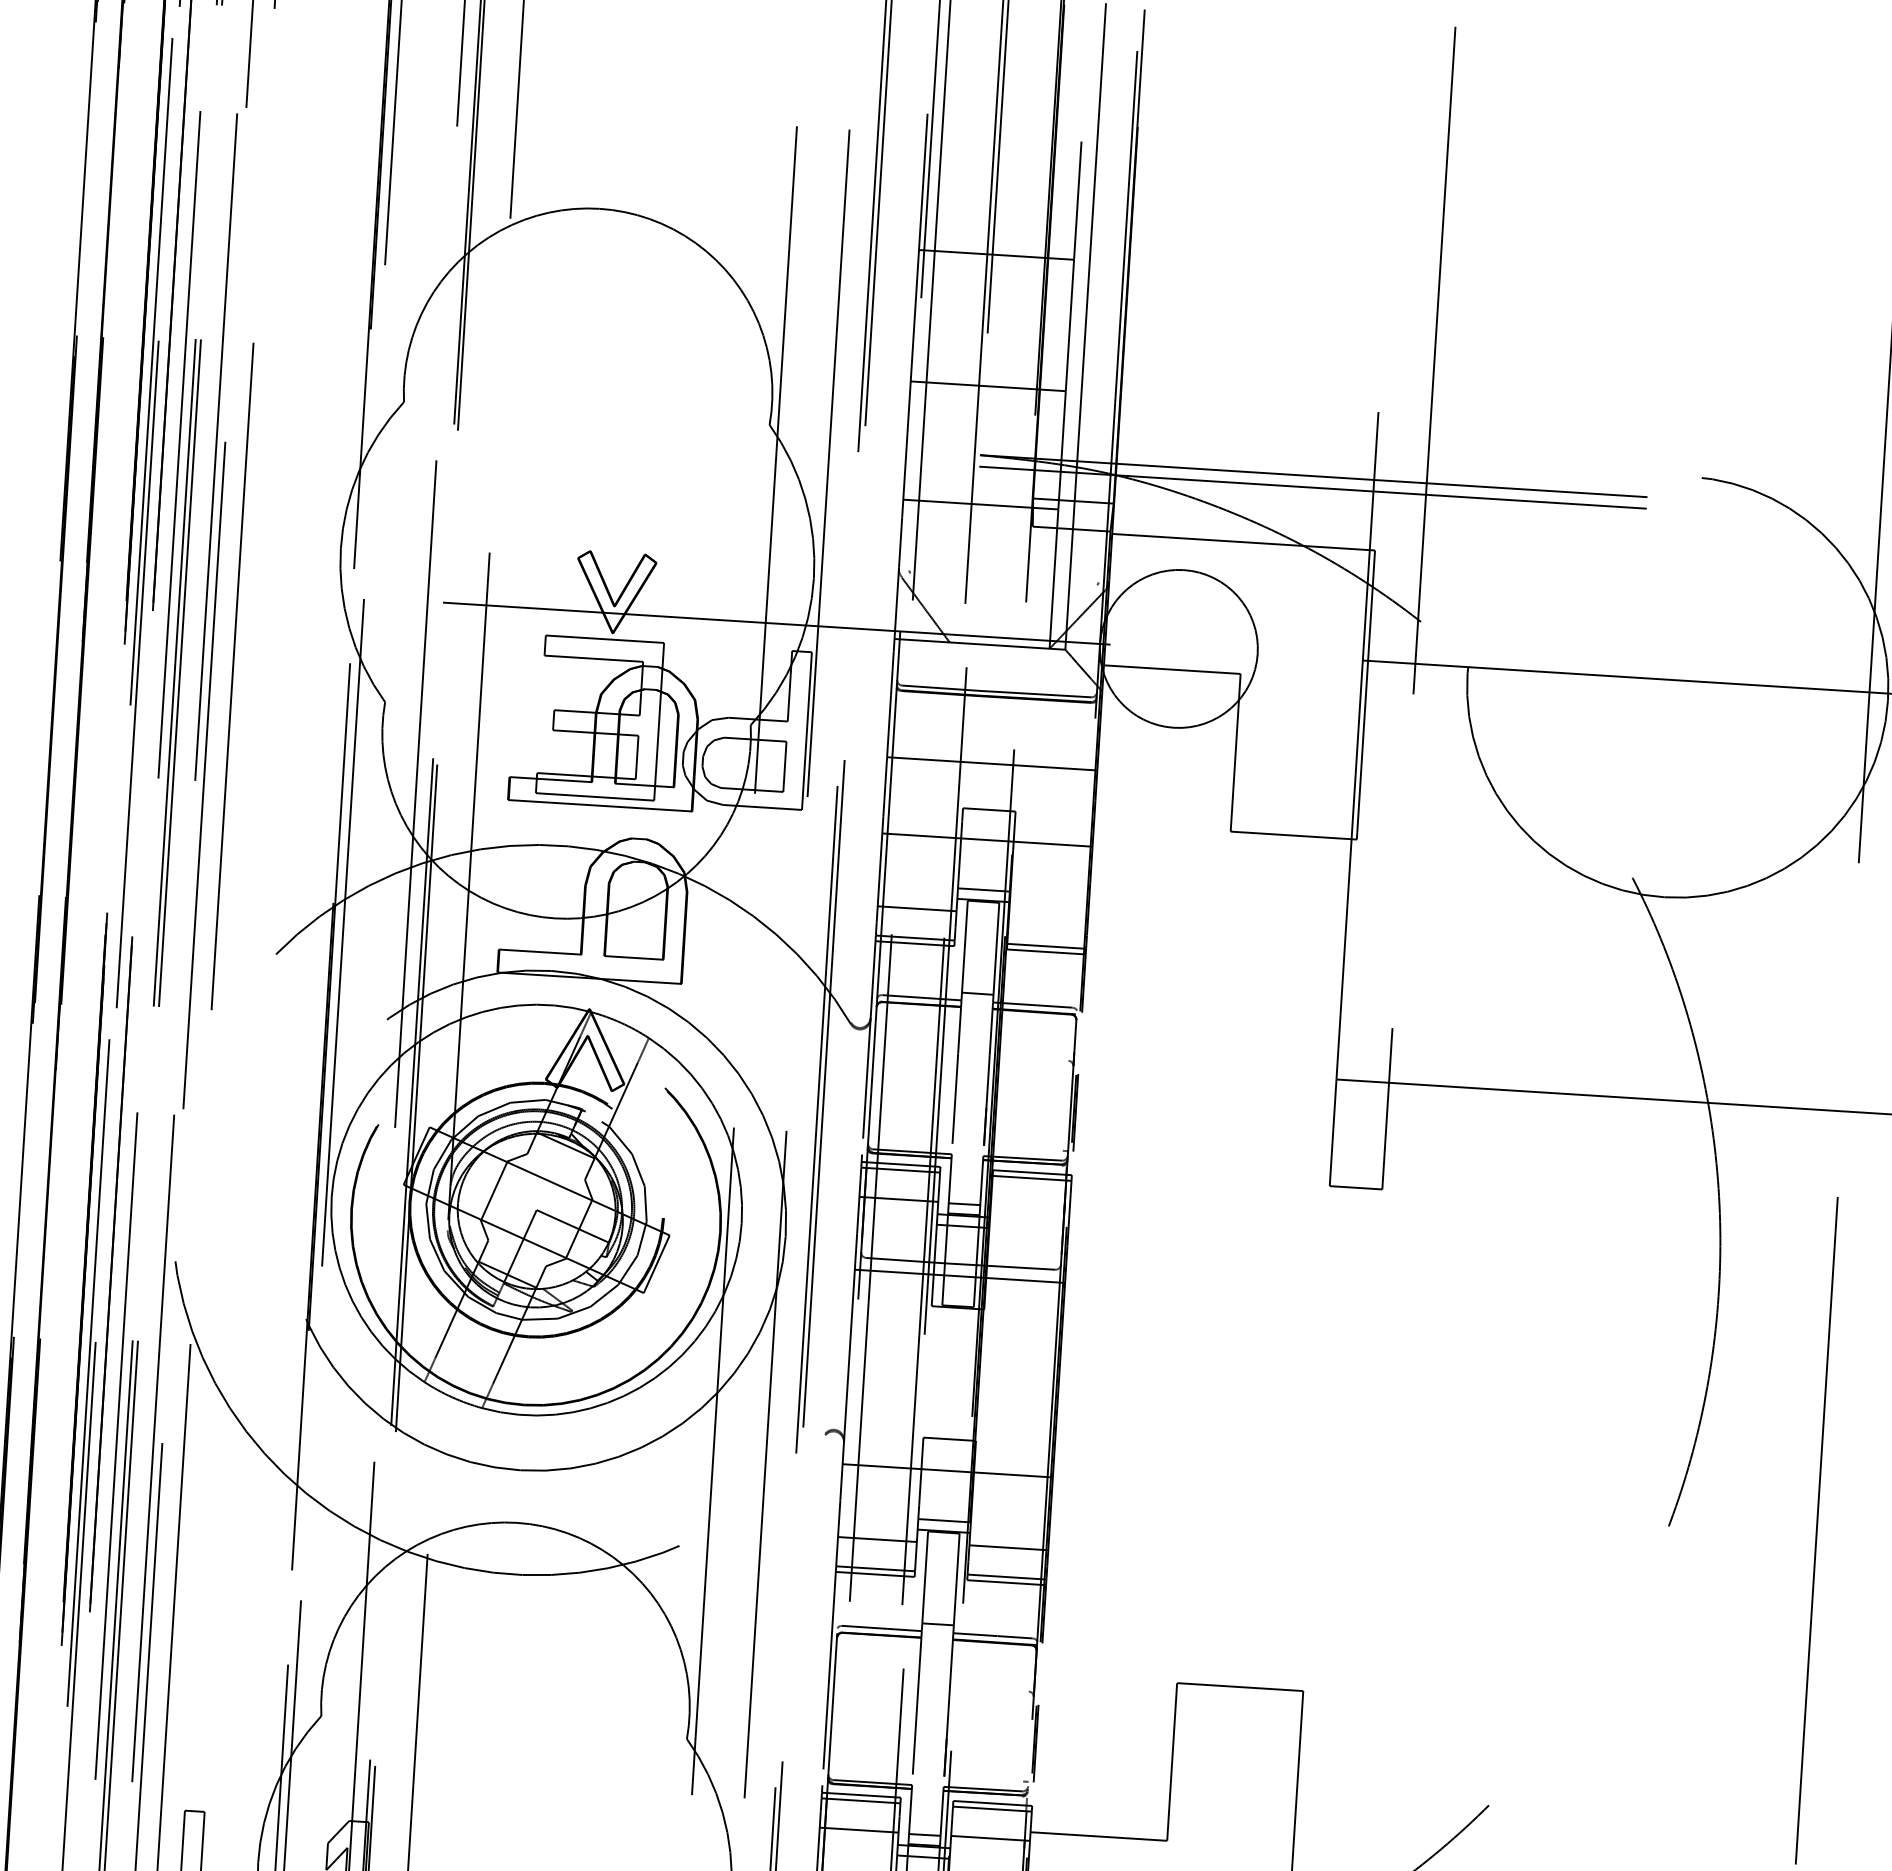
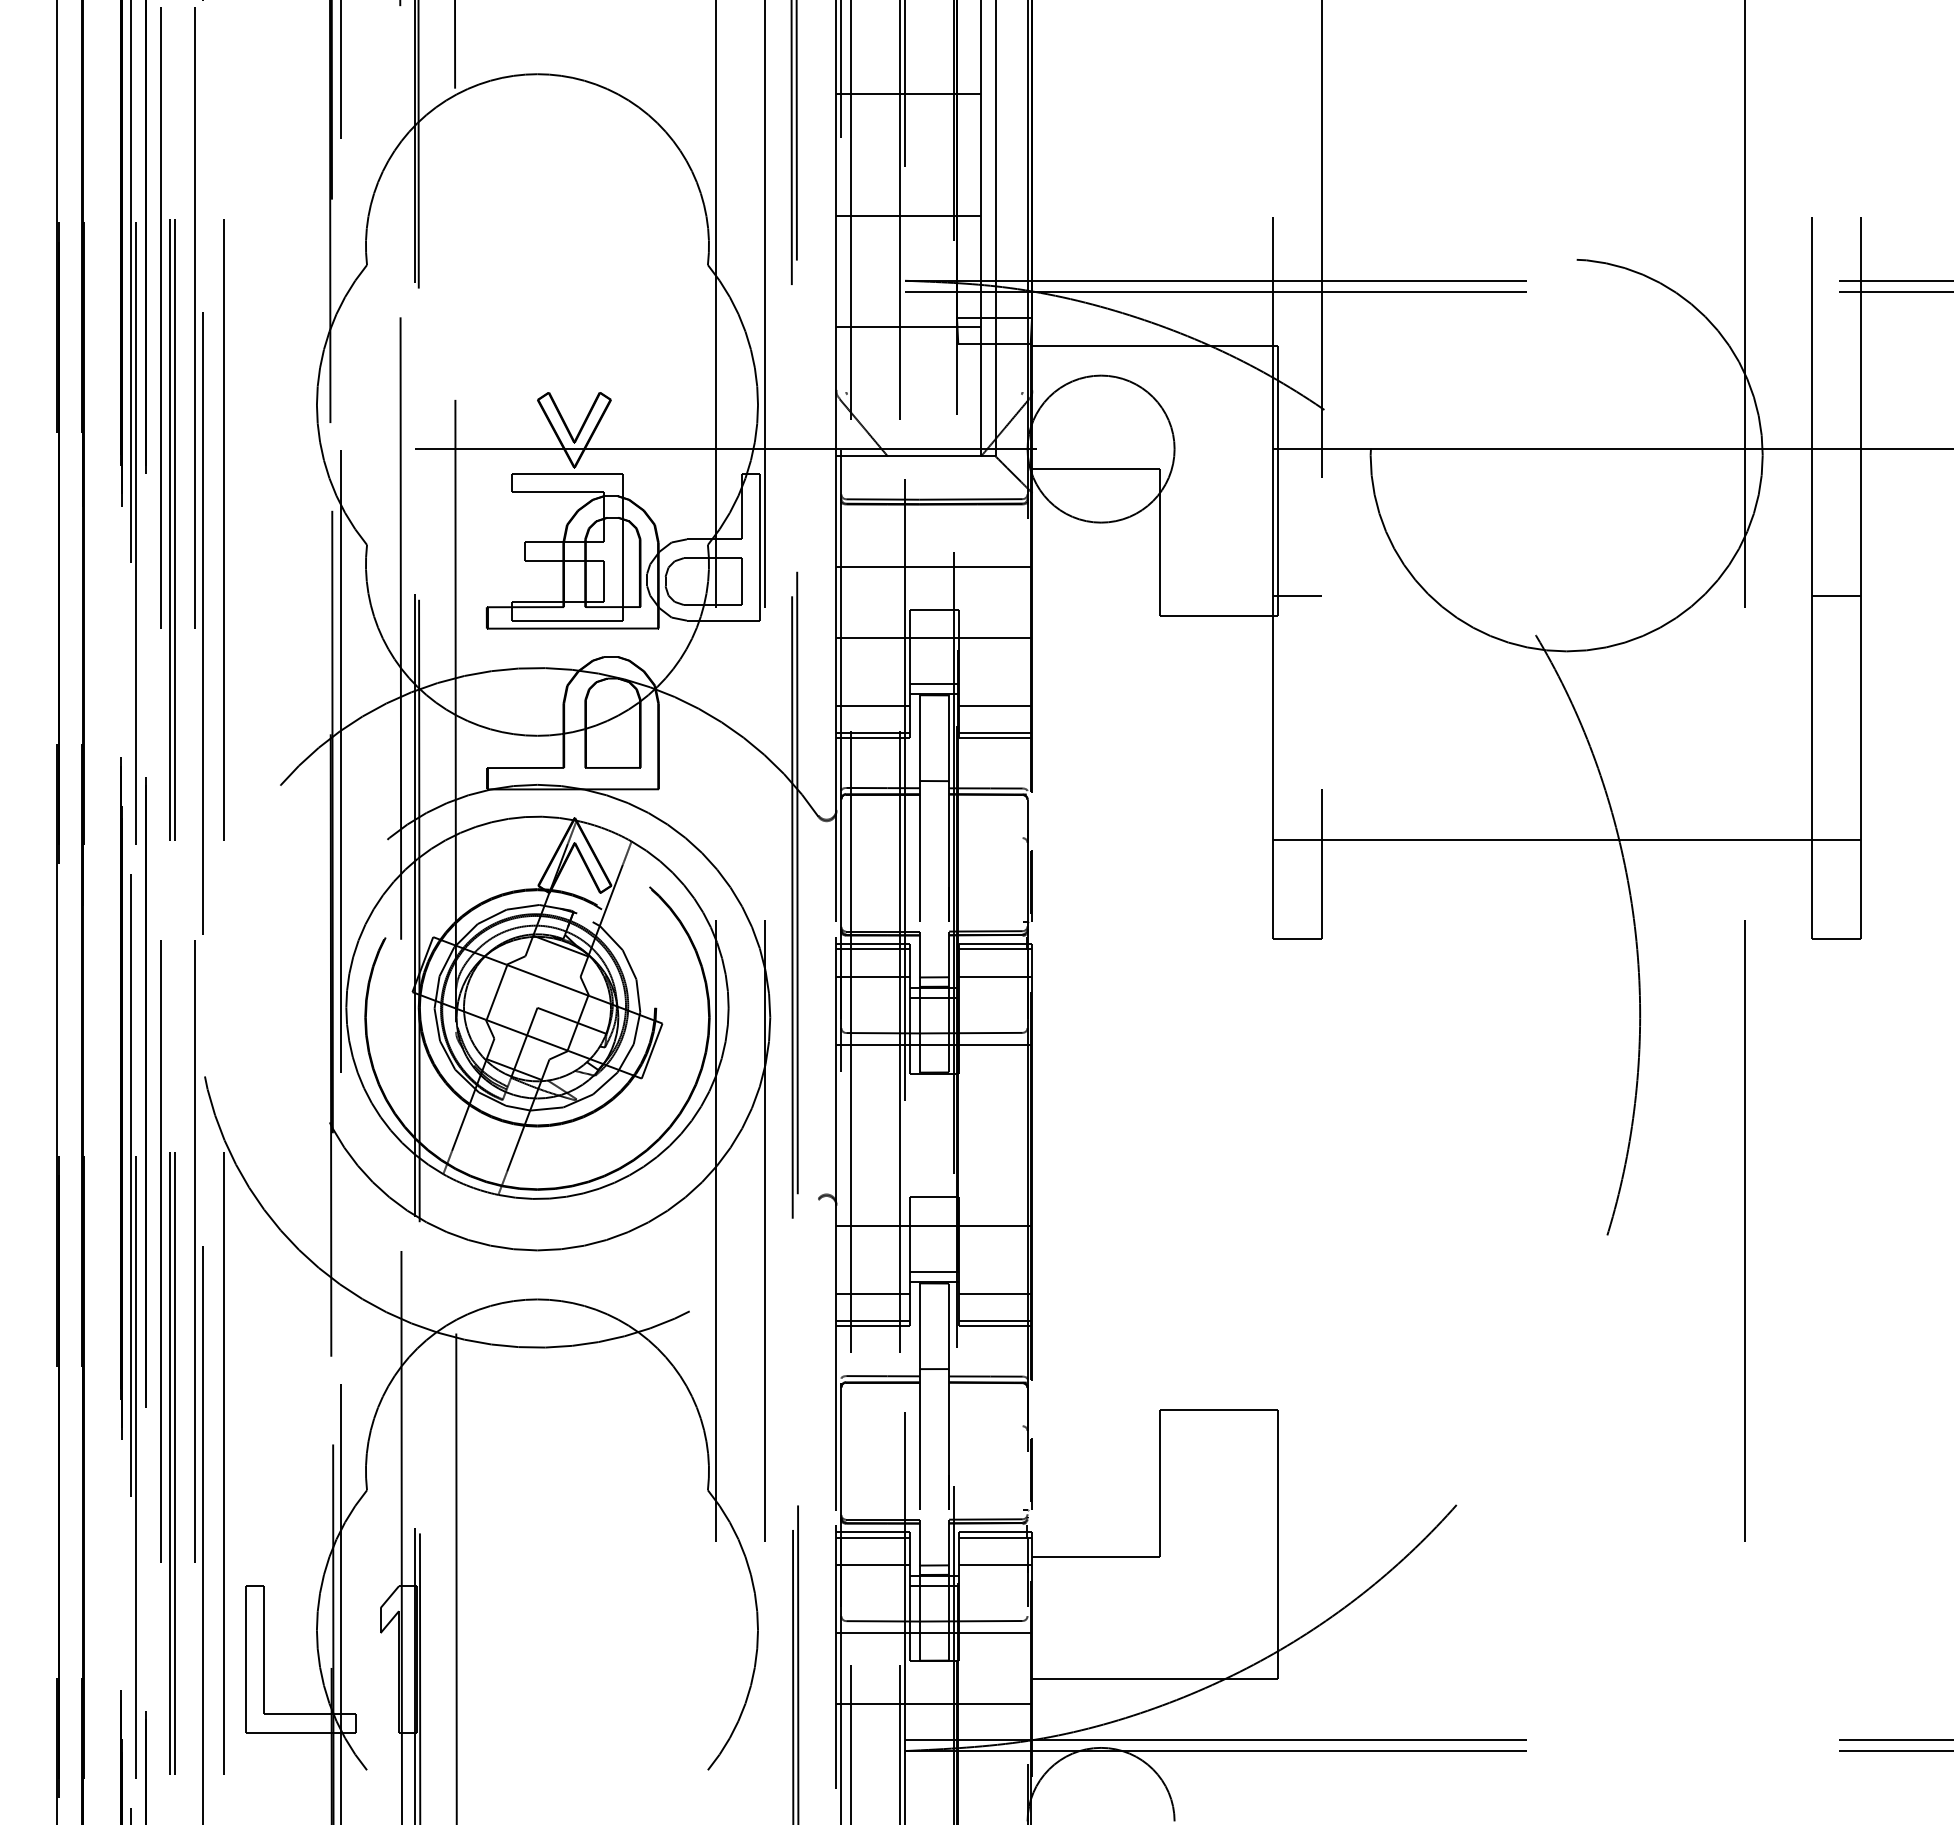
line: (1378, 820) -> (1296, 596), added
line: (1048, 916) -> (995, 705), added
line: (1030, 1207) -> (995, 976), added

